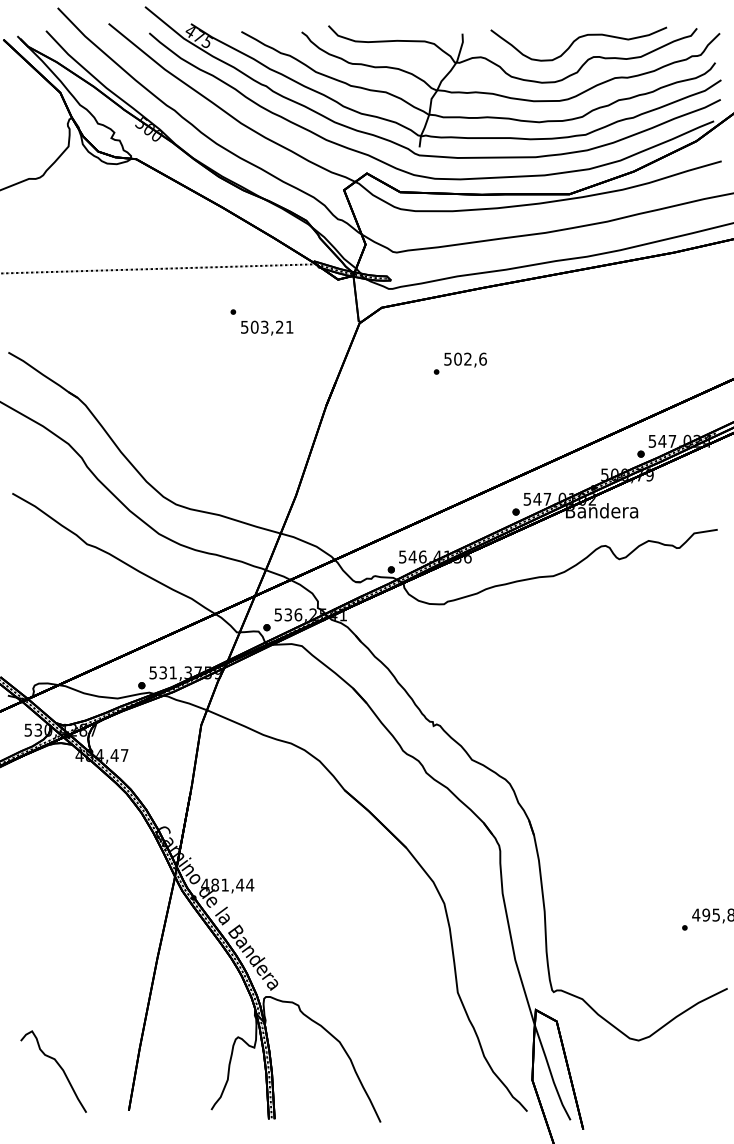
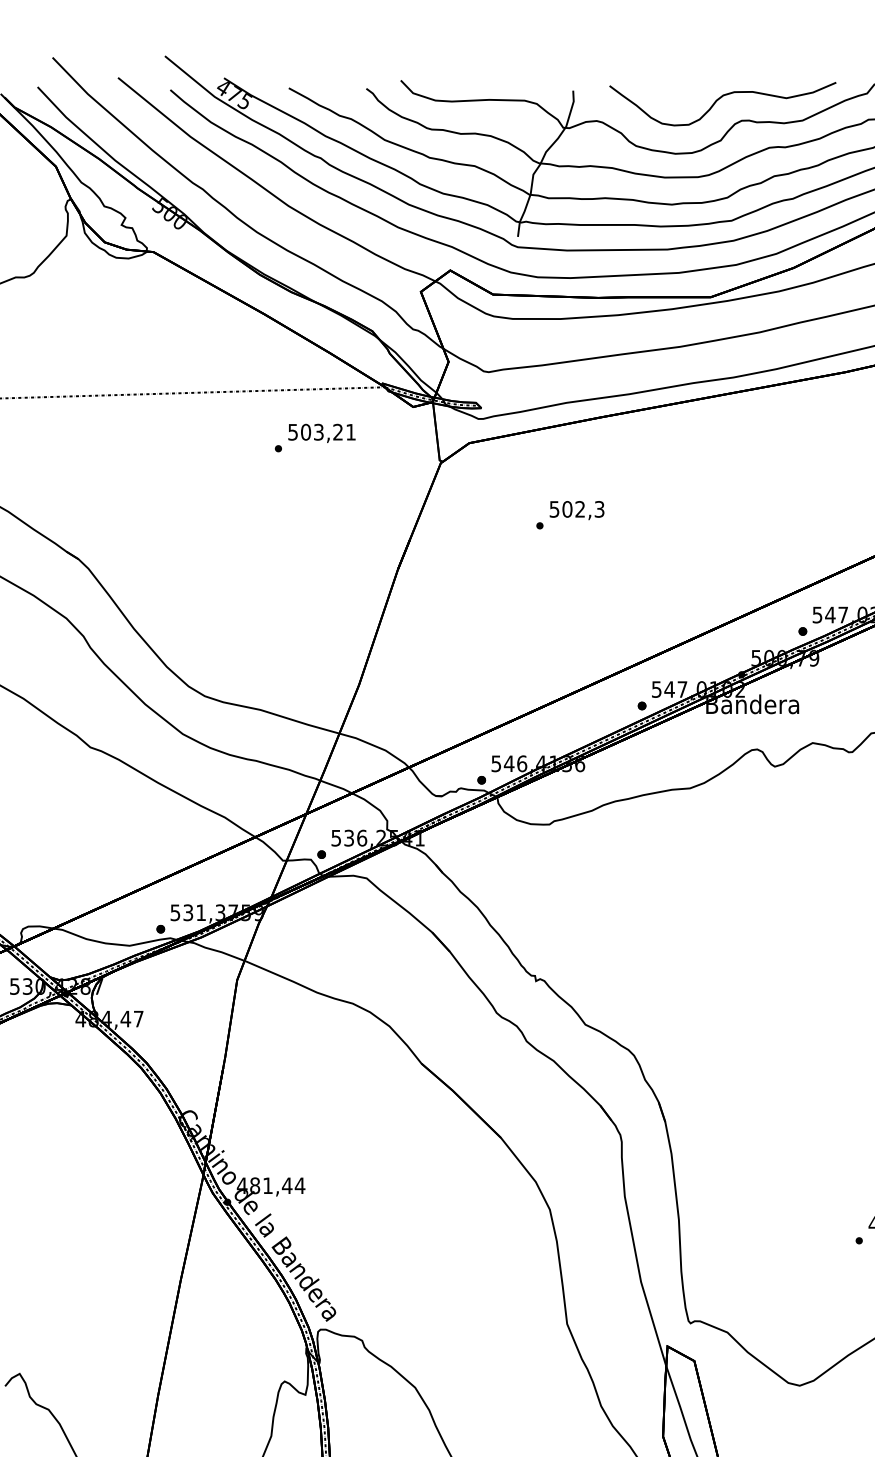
text: (267, 327) -> (322, 432), moved
text: (482, 358) -> (598, 508), 502,6 -> 502,3

